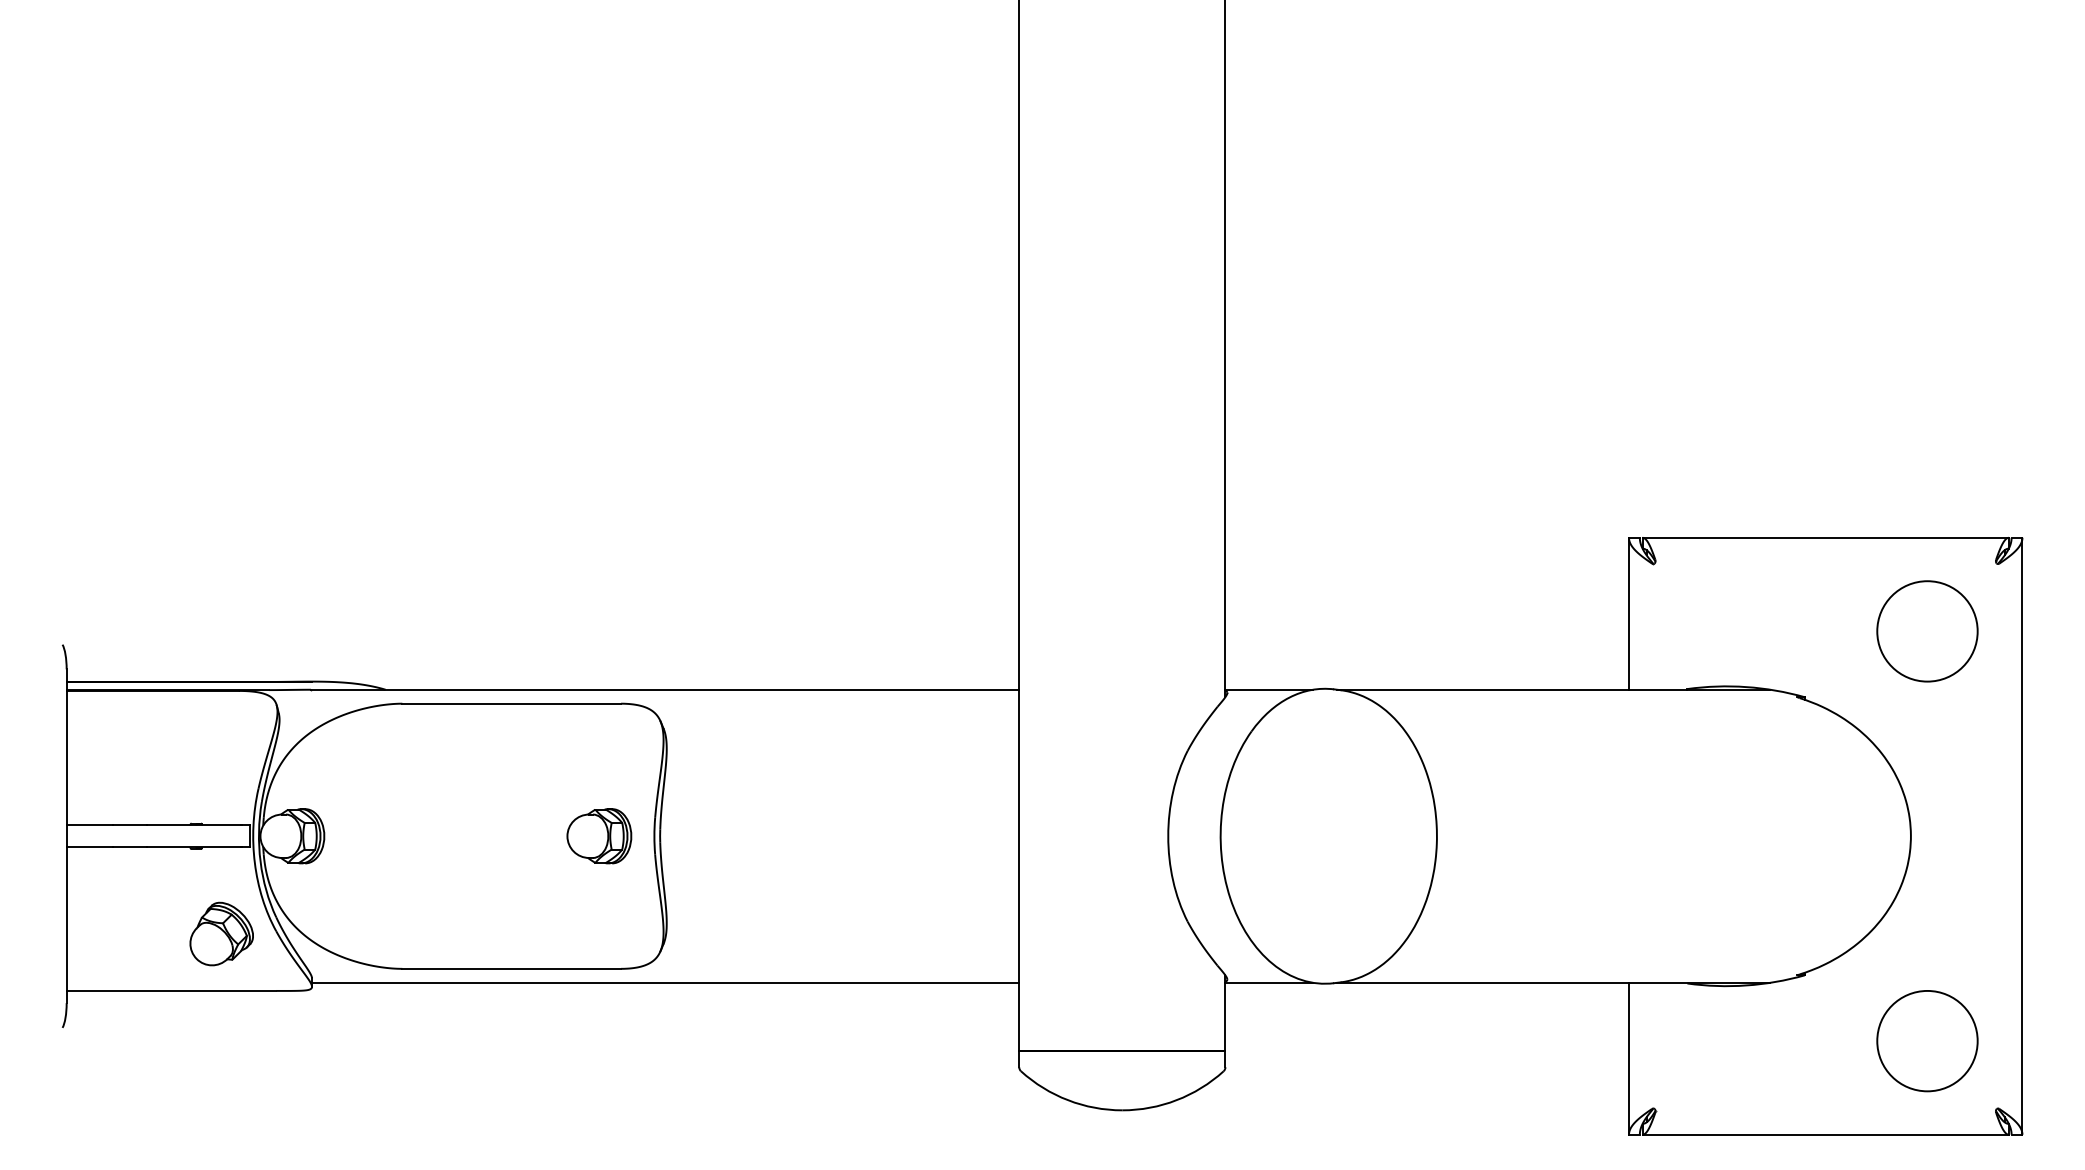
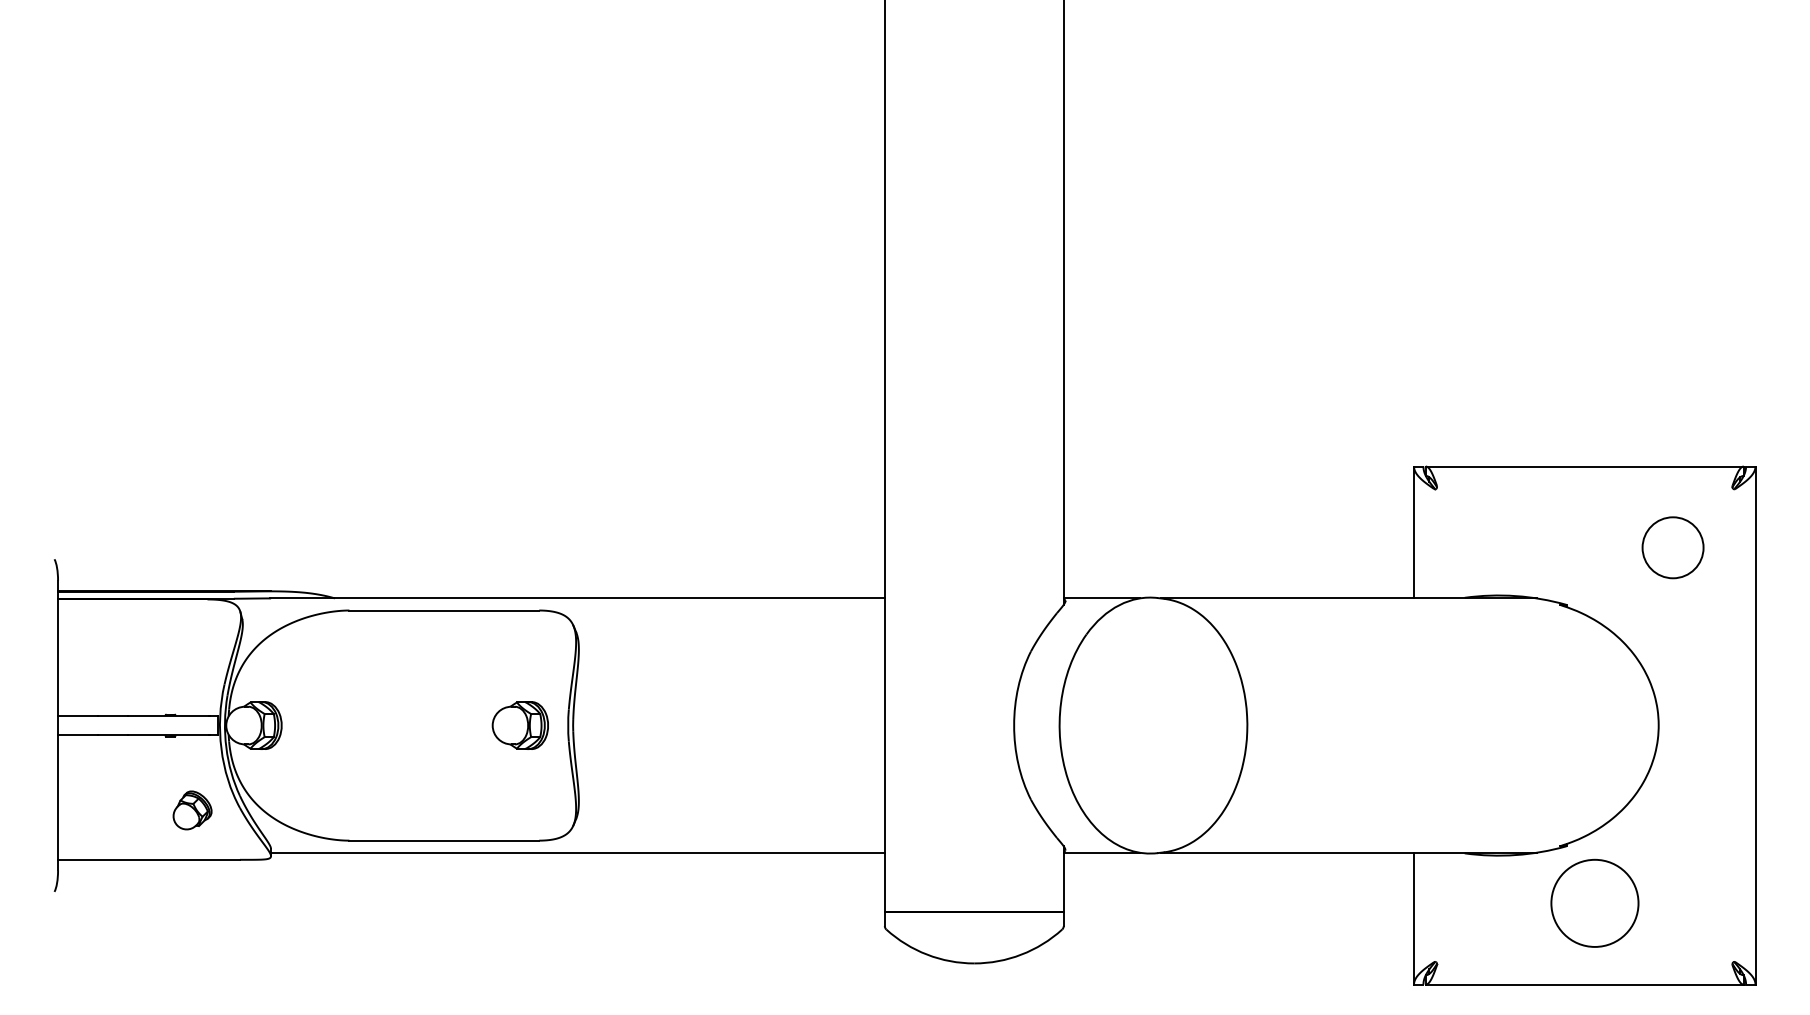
circle: (1927, 631) -> (1673, 547), size x0.7
part: (221, 933) -> (192, 809), size x0.7
circle: (1927, 1041) -> (1594, 903), moved

